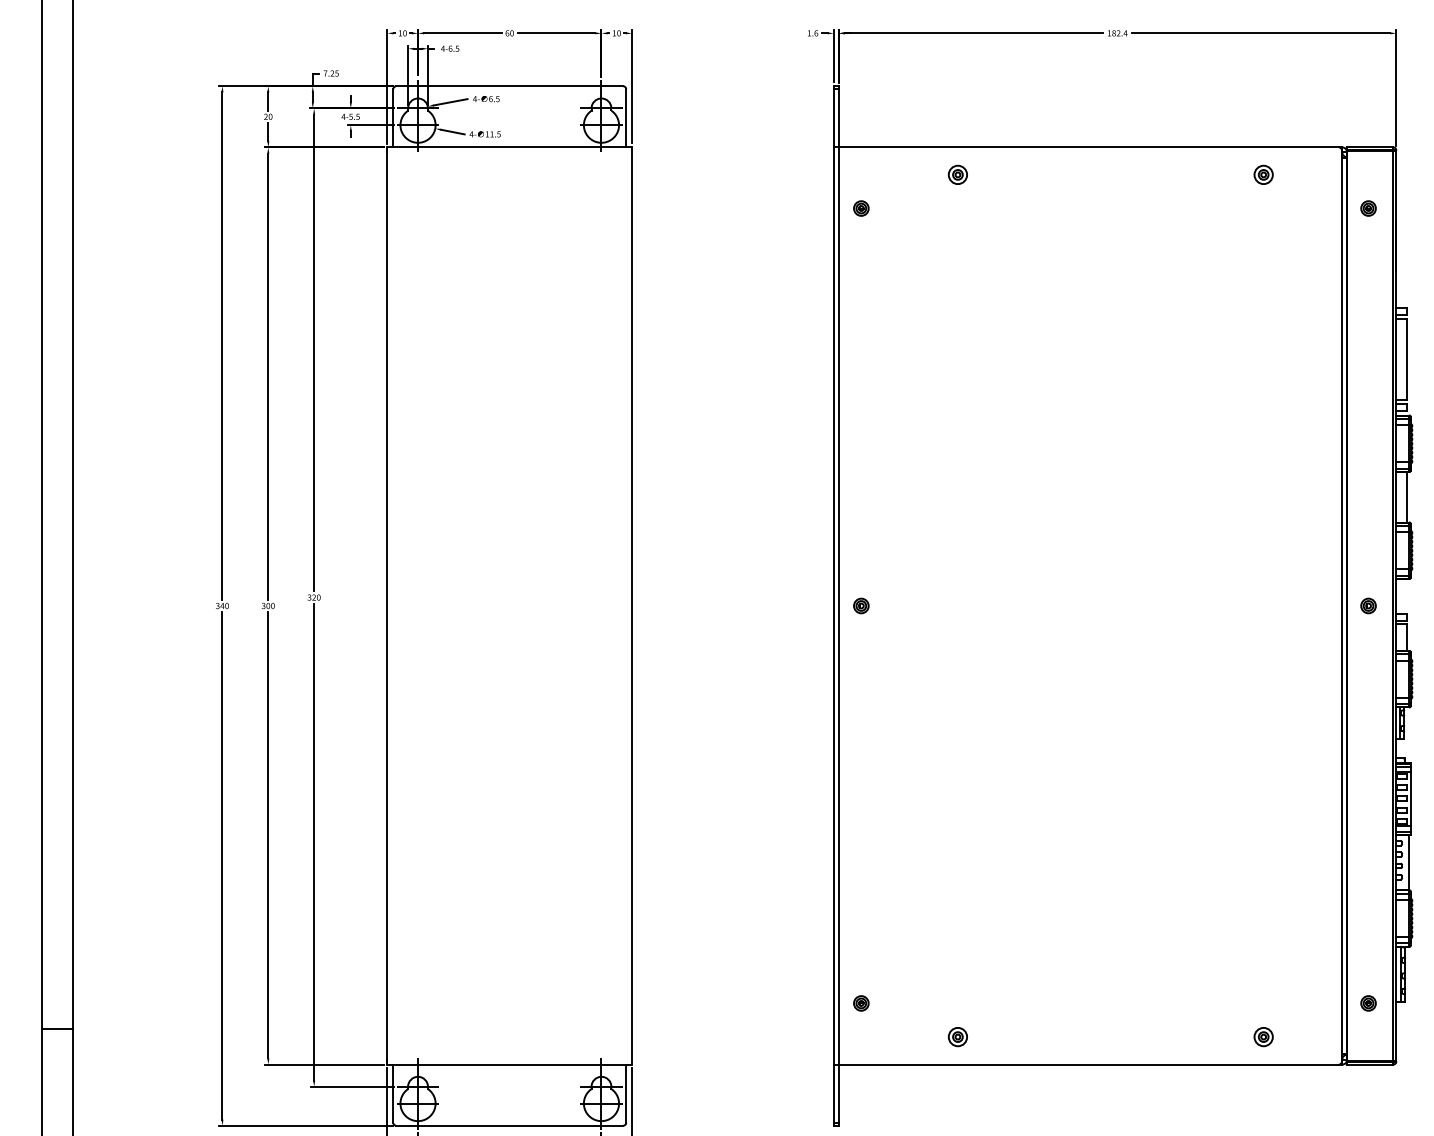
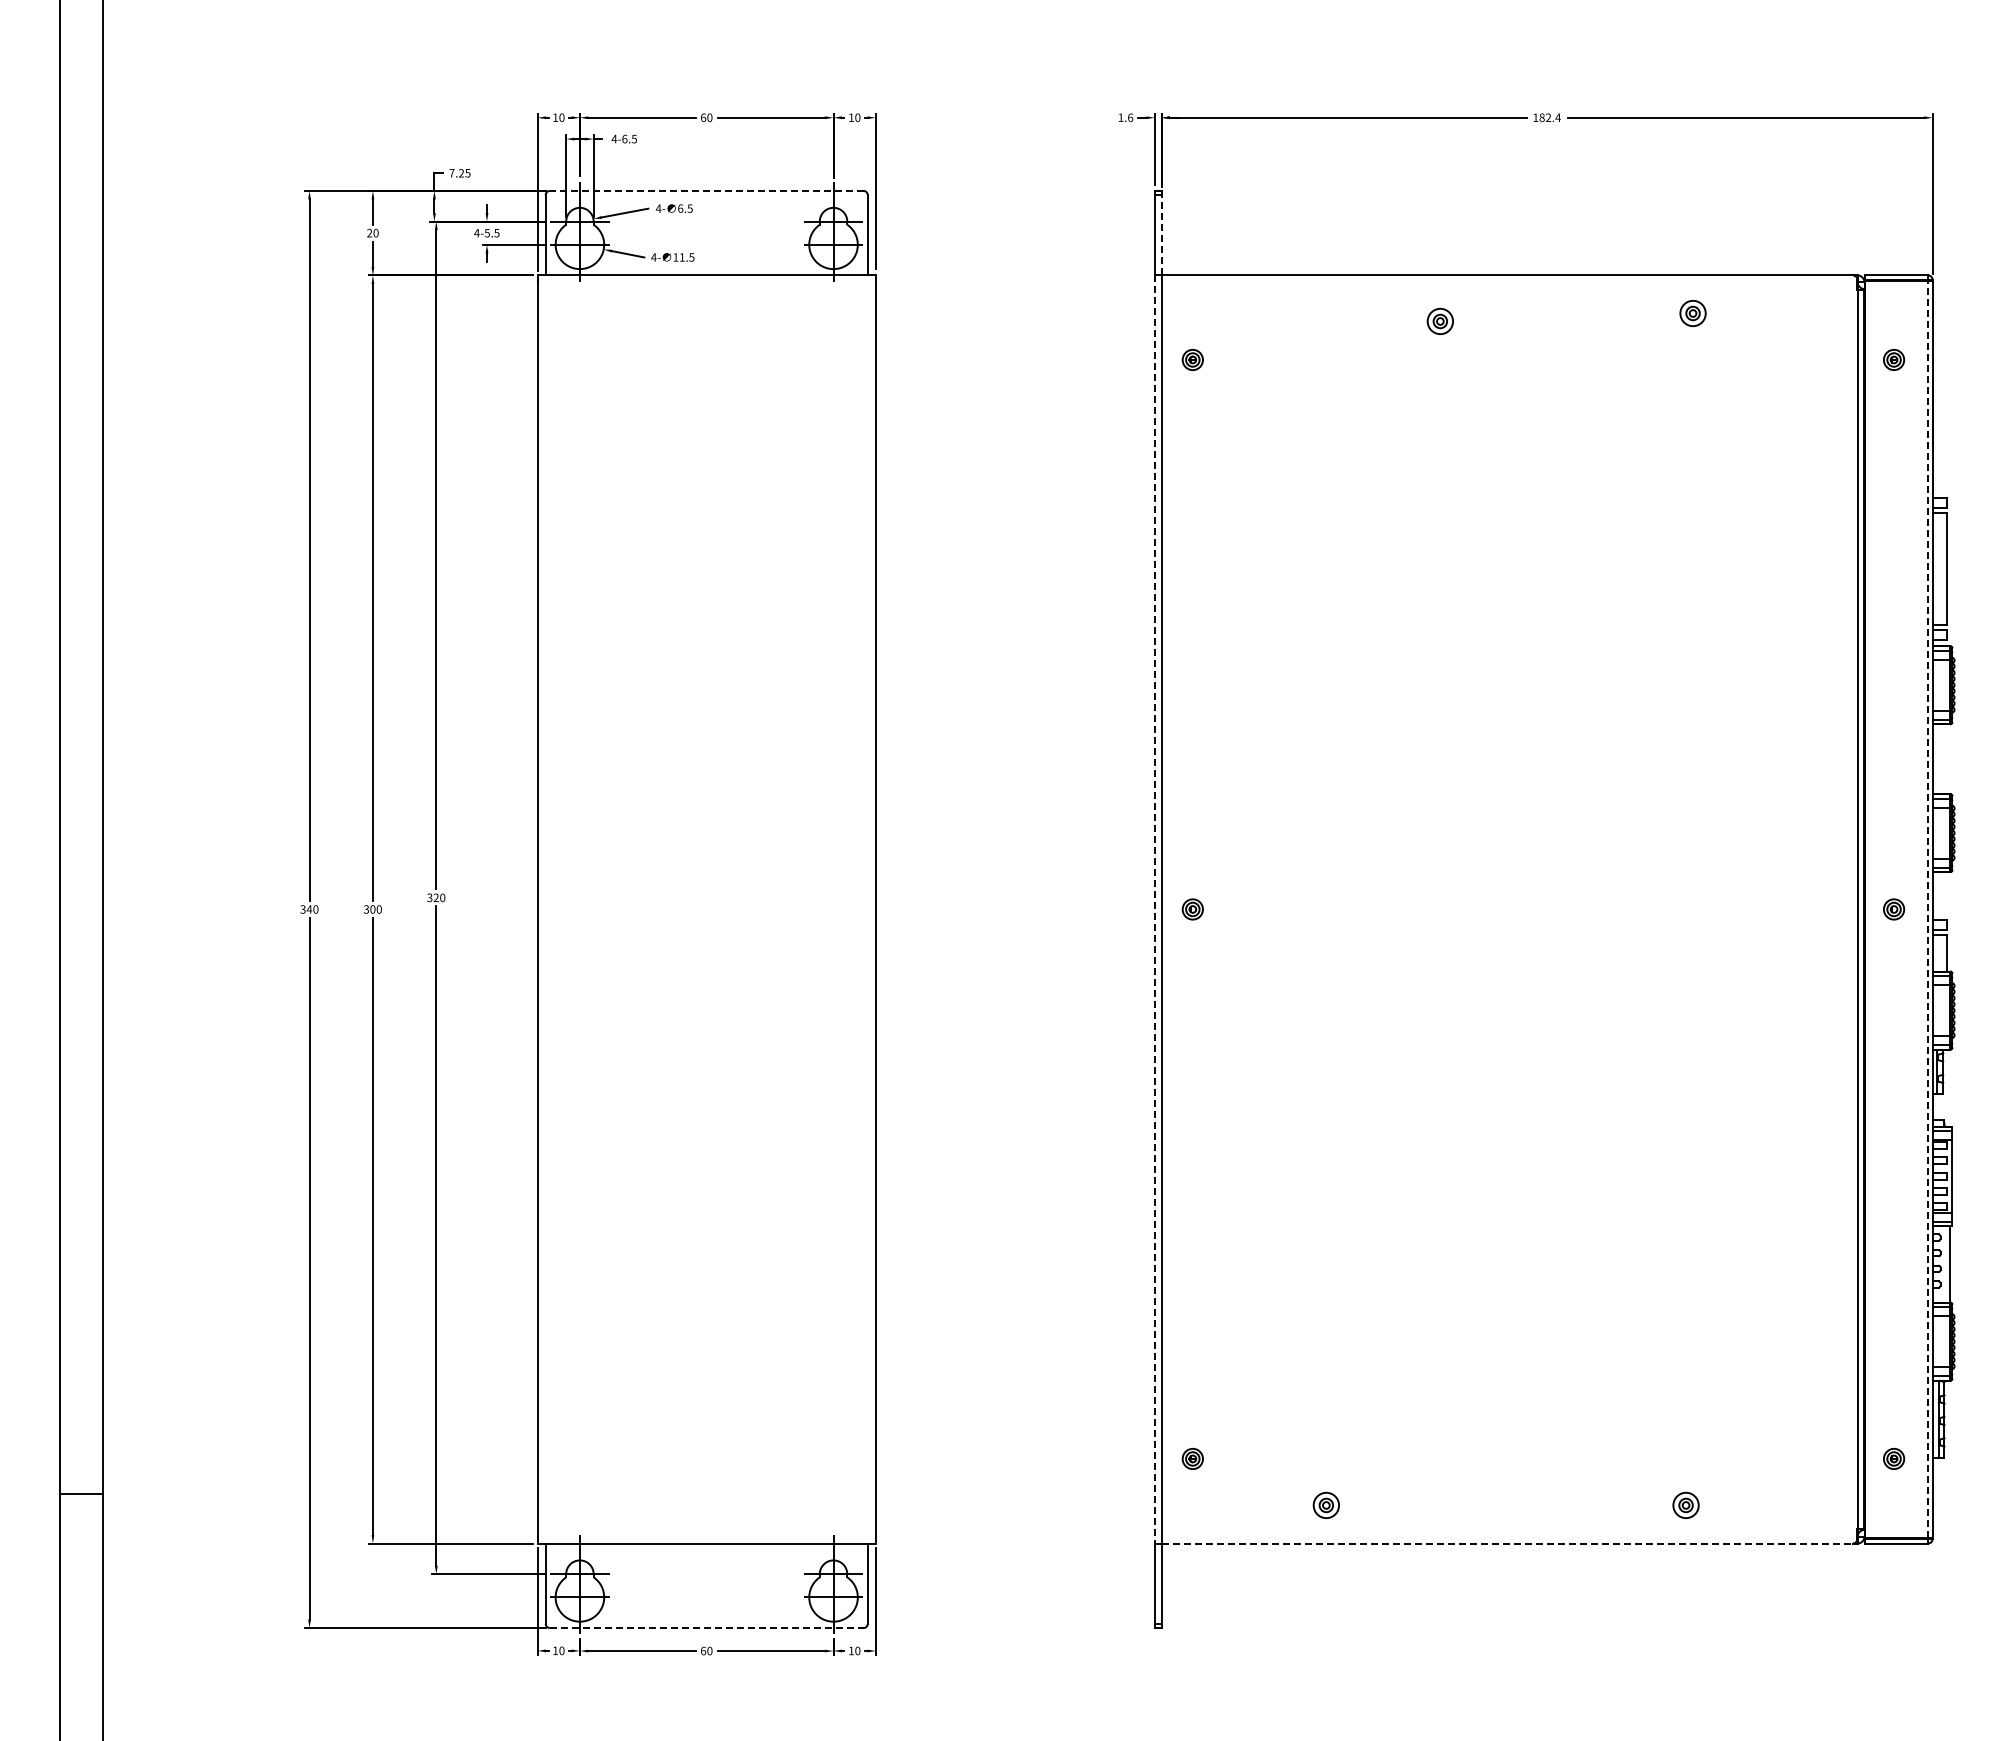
line: (509, 85) -> (706, 190), solid -> dashed
line: (838, 117) -> (1161, 234), solid -> dashed
part: (957, 174) -> (1439, 321), moved
part: (1263, 174) -> (1692, 313), moved
line: (1406, 497) -> (1946, 759), removed
line: (833, 606) -> (1154, 909), solid -> dashed
line: (1393, 606) -> (1928, 909), solid -> dashed
part: (1263, 1036) -> (1685, 1504), moved
line: (1088, 1064) -> (1507, 1543), solid -> dashed
line: (509, 1126) -> (706, 1628), solid -> dashed

